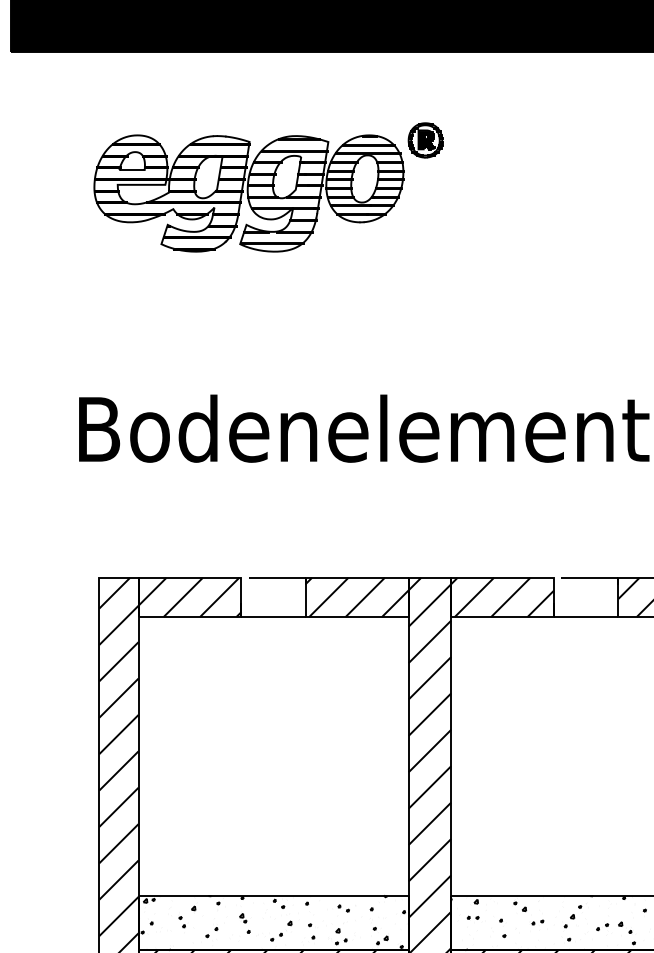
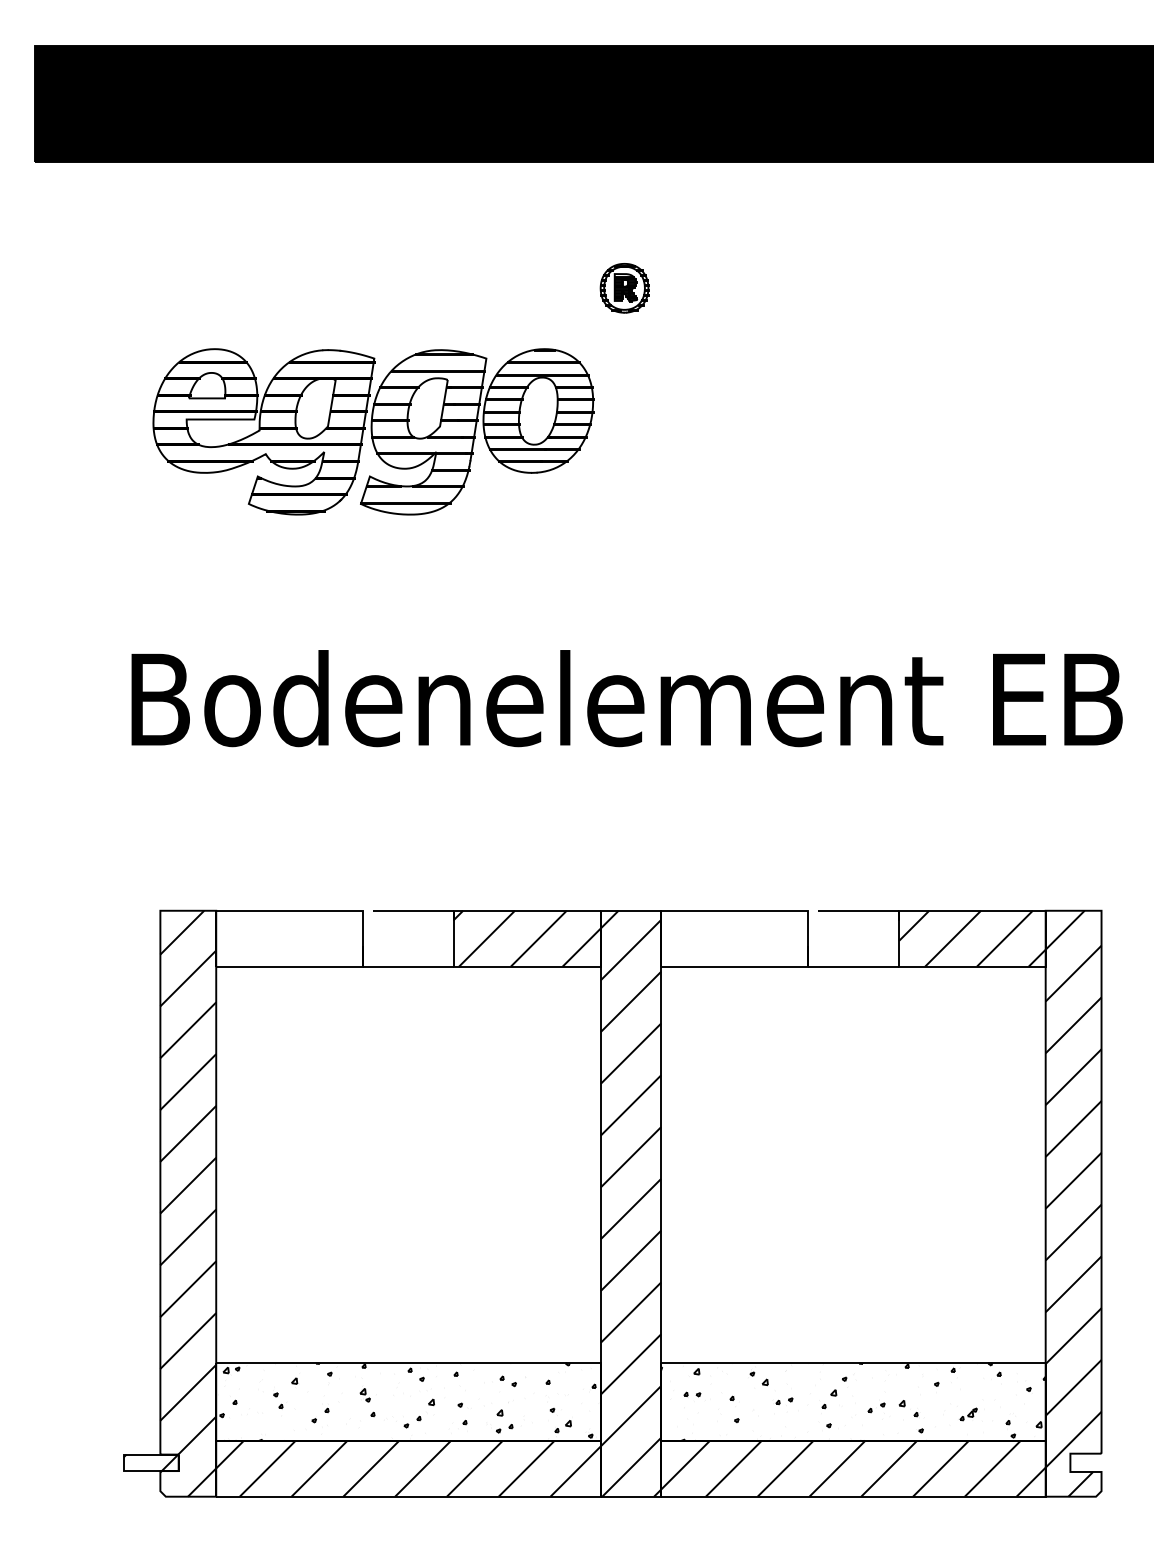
part: (249, 193) -> (373, 431), moved
hatch: (190, 597) -> (289, 938), removed
hatch: (502, 597) -> (734, 938), removed

